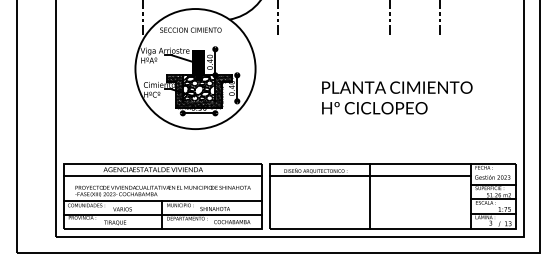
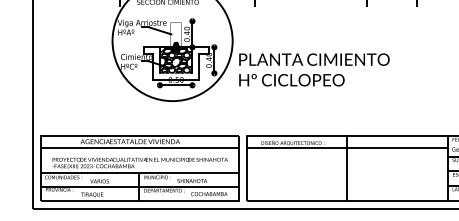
fill: (198, 62) -> (175, 34), removed
hatch: (198, 91) -> (175, 63), removed
text: (397, 97) -> (314, 69), moved

